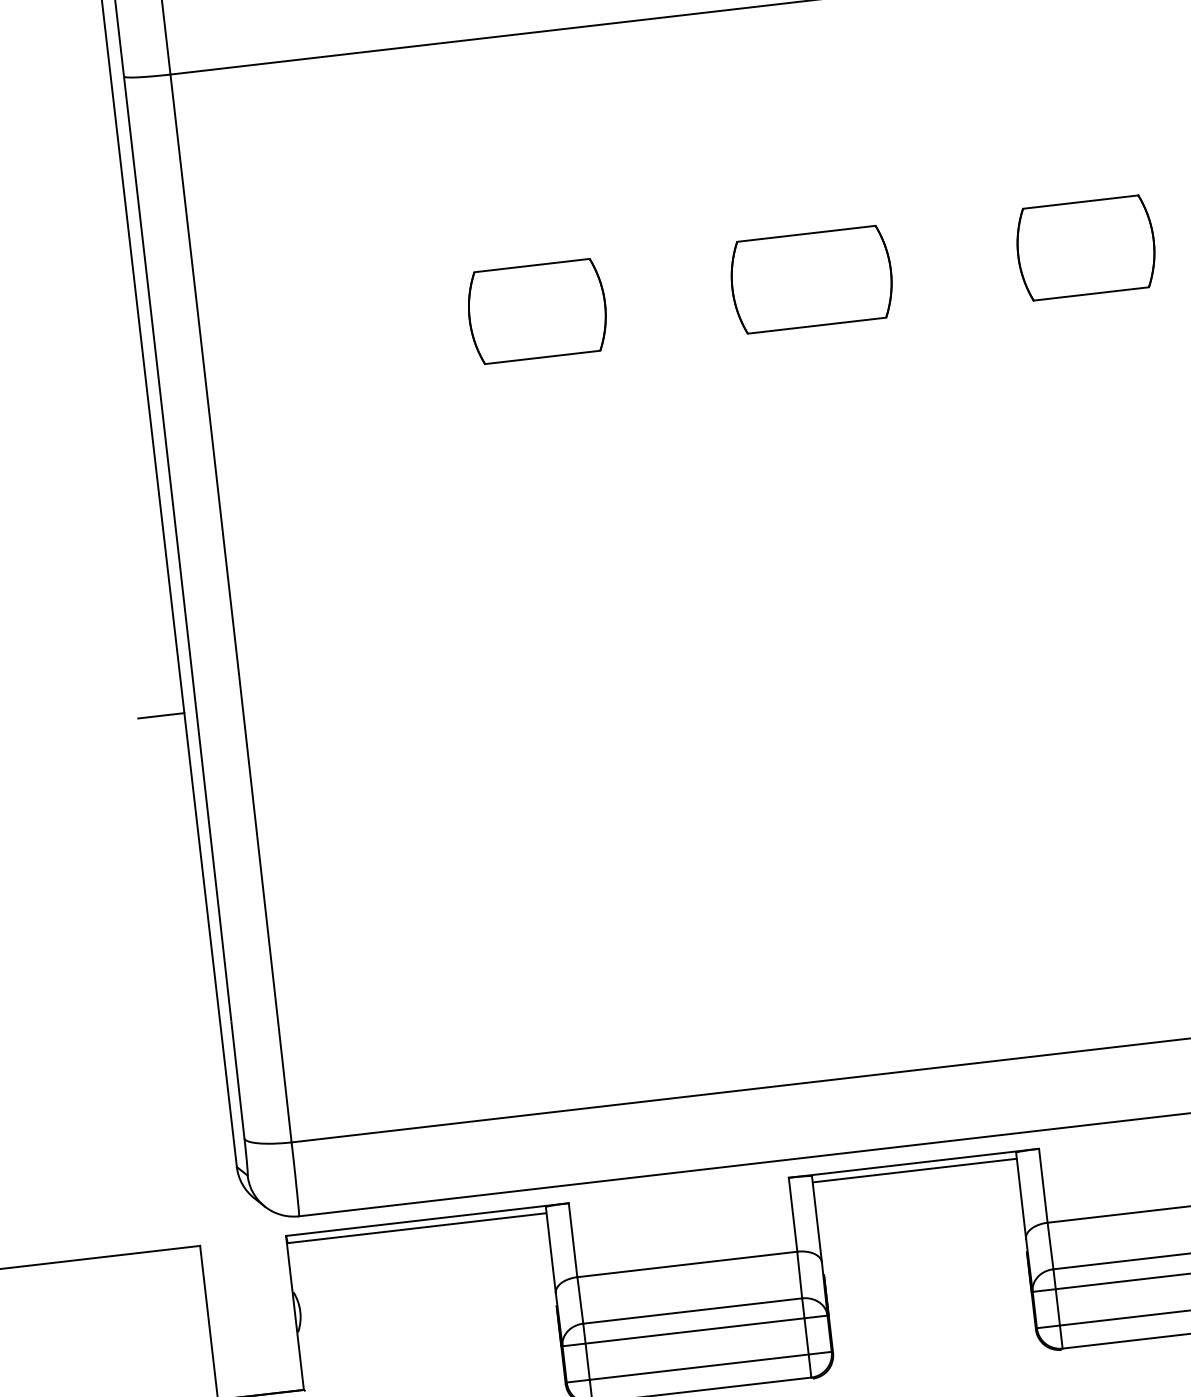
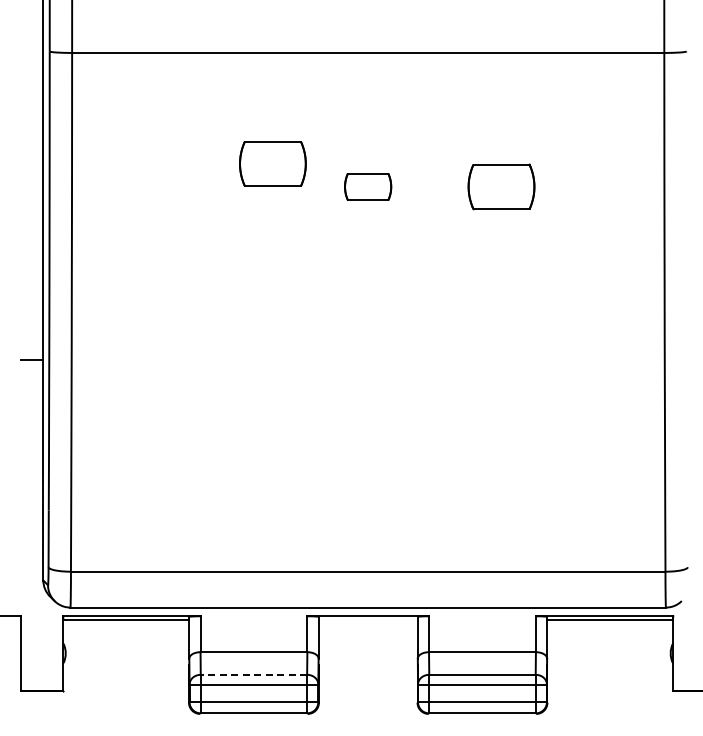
part: (810, 279) -> (367, 186), size x0.6
part: (536, 310) -> (272, 163), moved
line: (913, 1170) -> (367, 619), removed
line: (691, 1310) -> (253, 674), solid -> dashed

